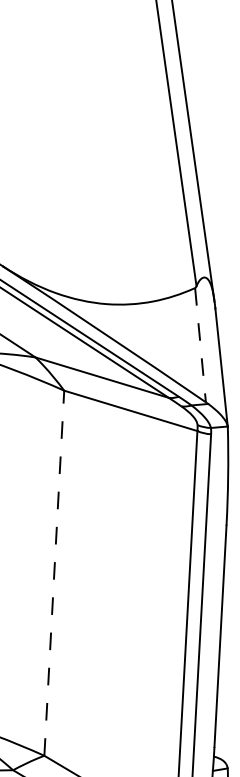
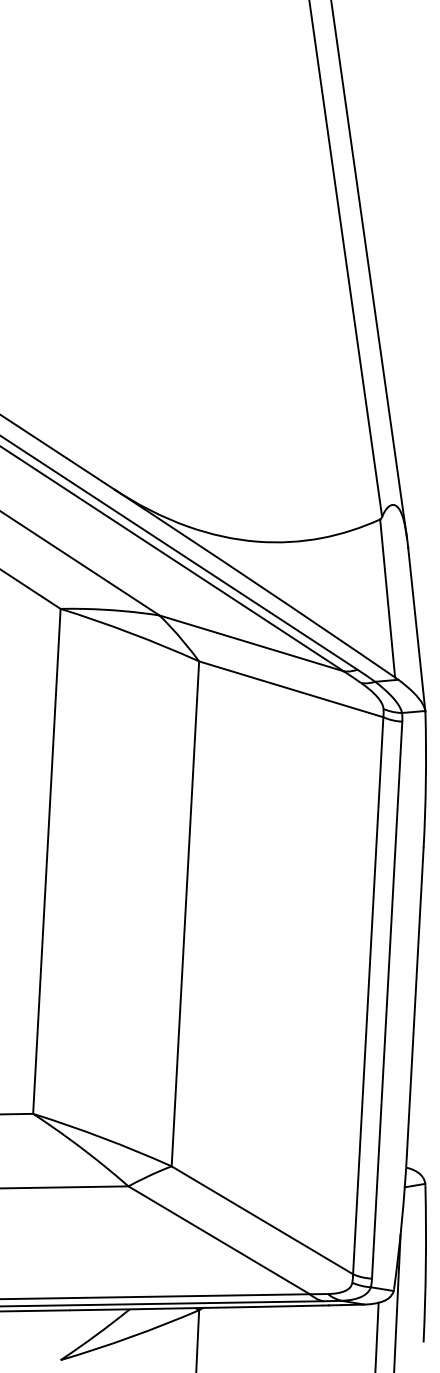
line: (200, 345) -> (387, 598), dashed -> solid
line: (54, 572) -> (185, 913), dashed -> solid

